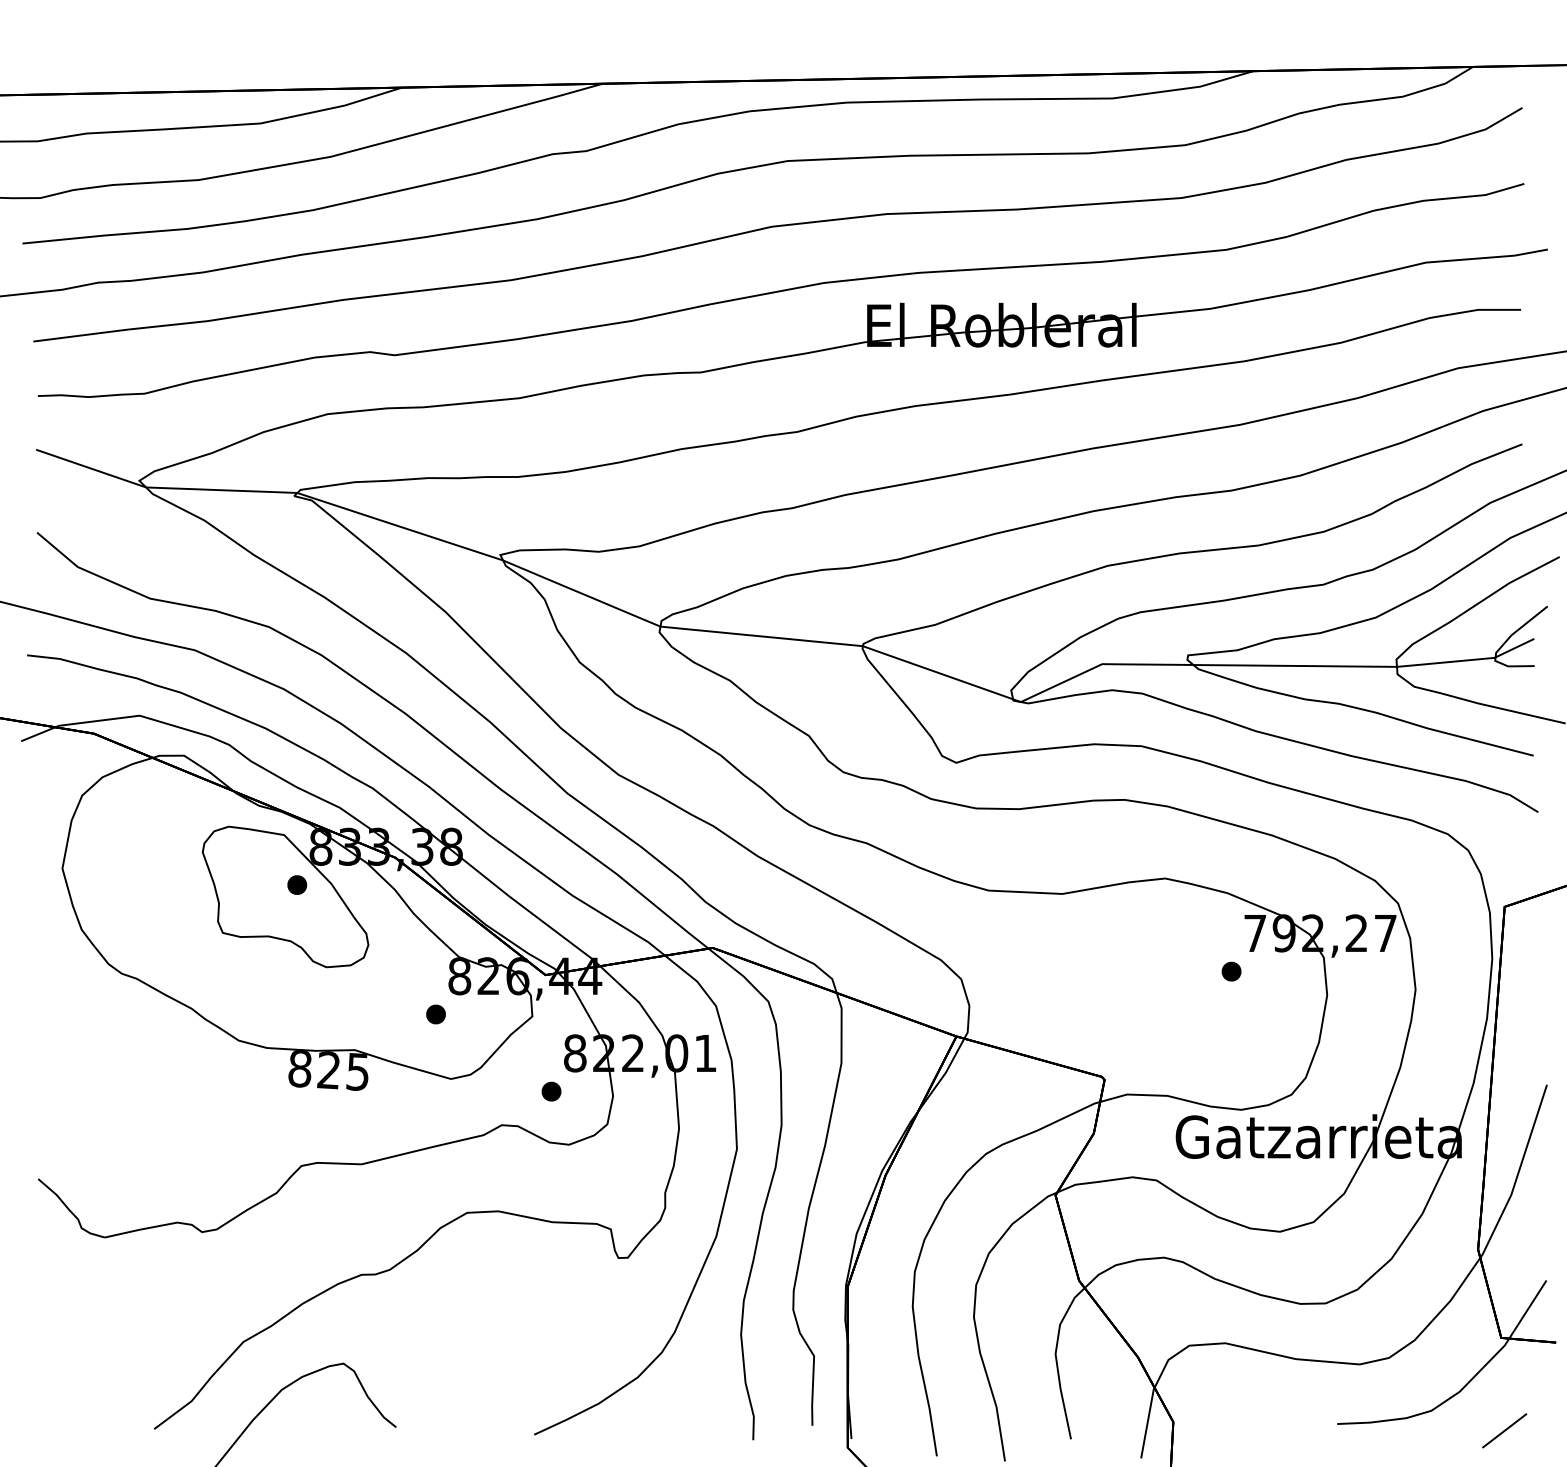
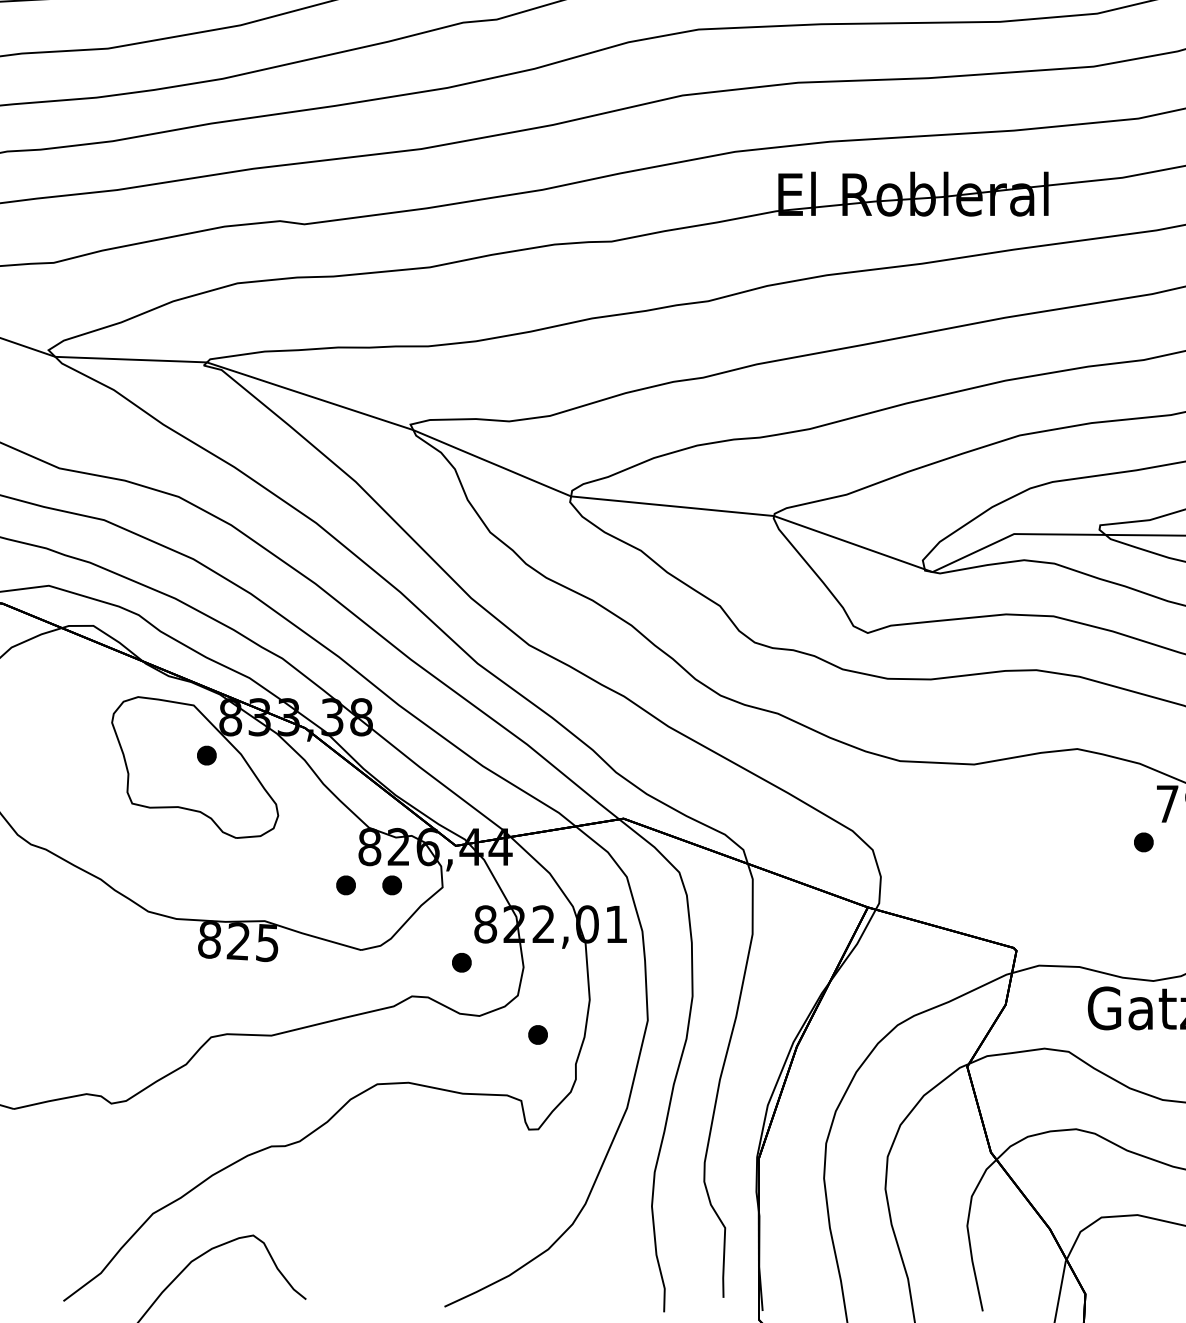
part: (481, 1014) -> (391, 885), added
part: (627, 1163) -> (538, 1034), added

